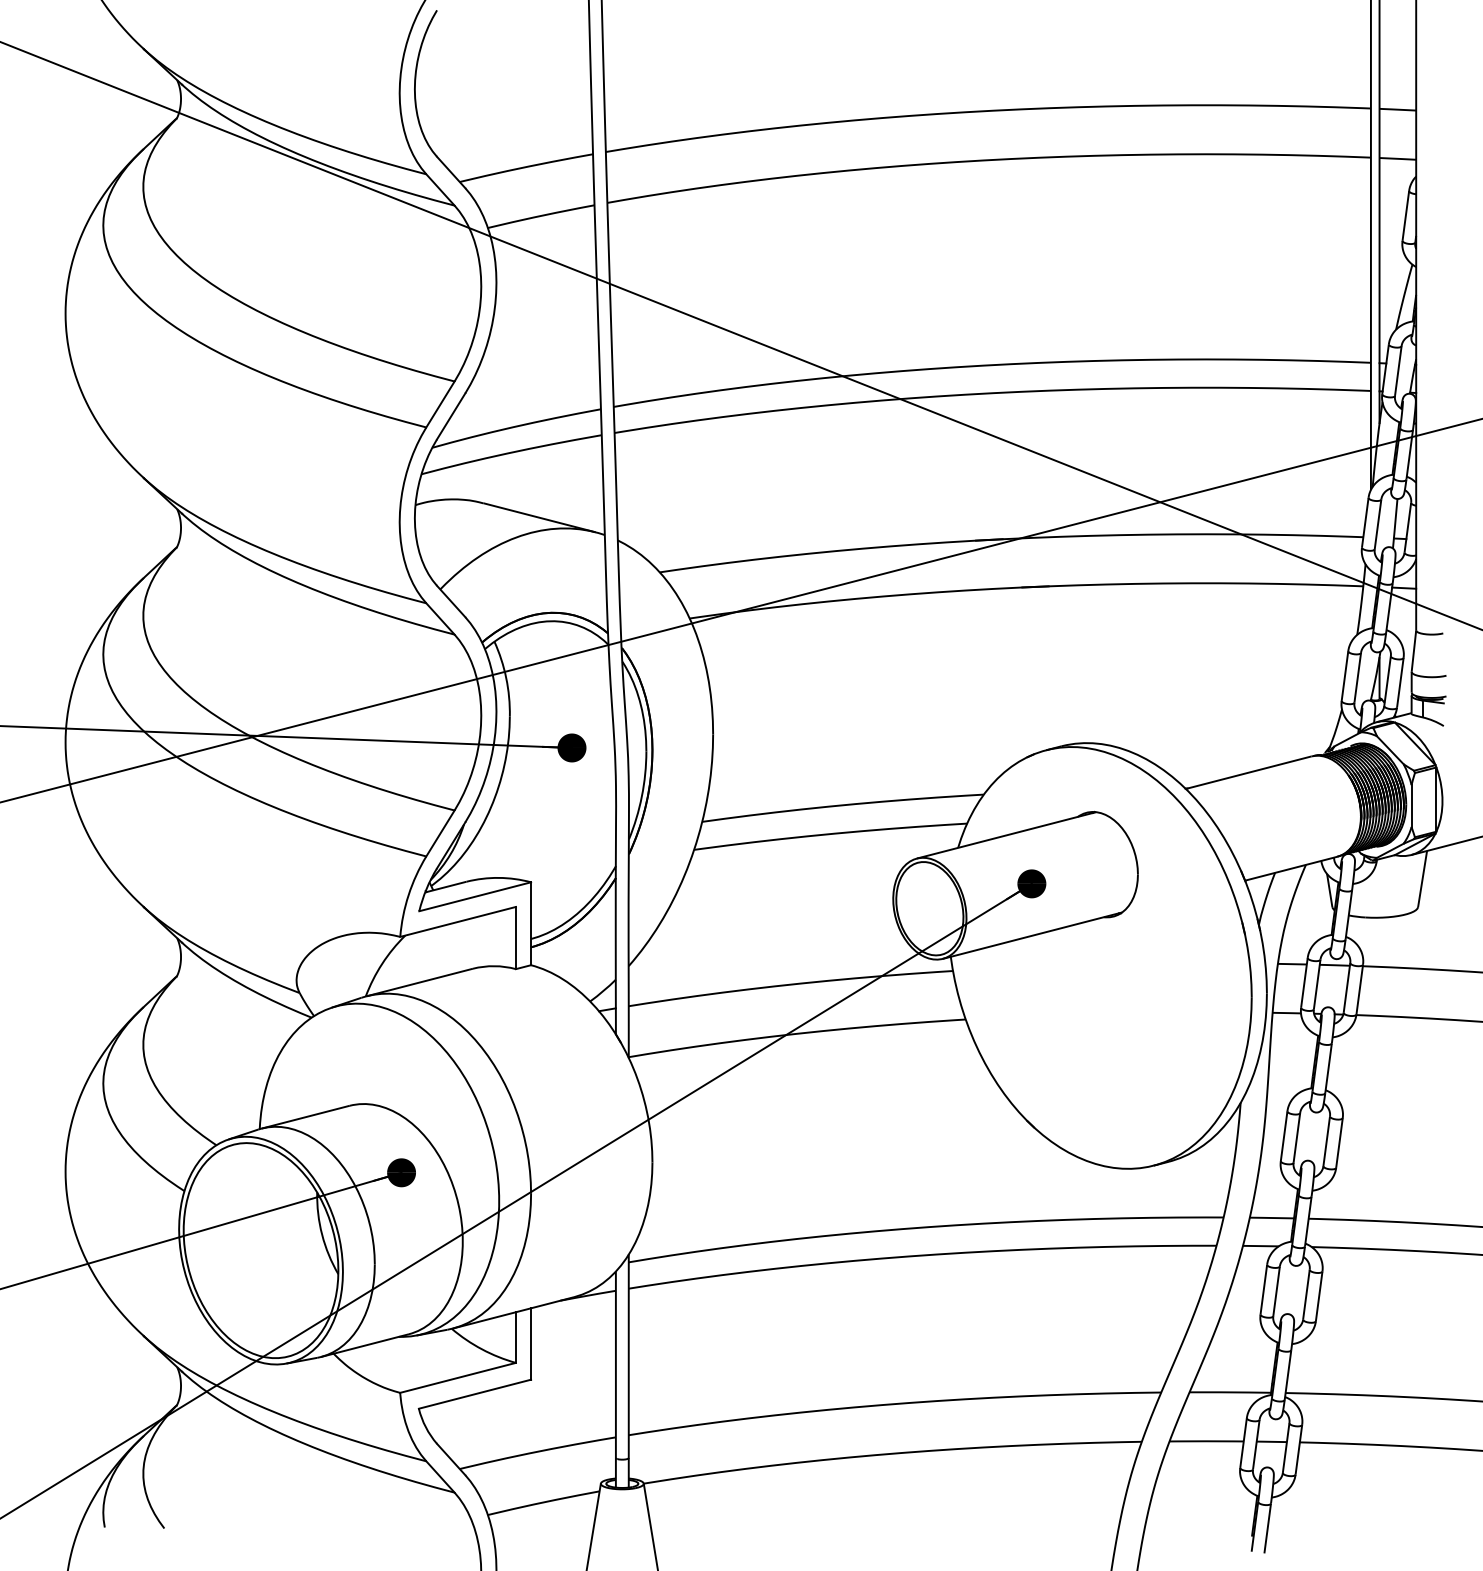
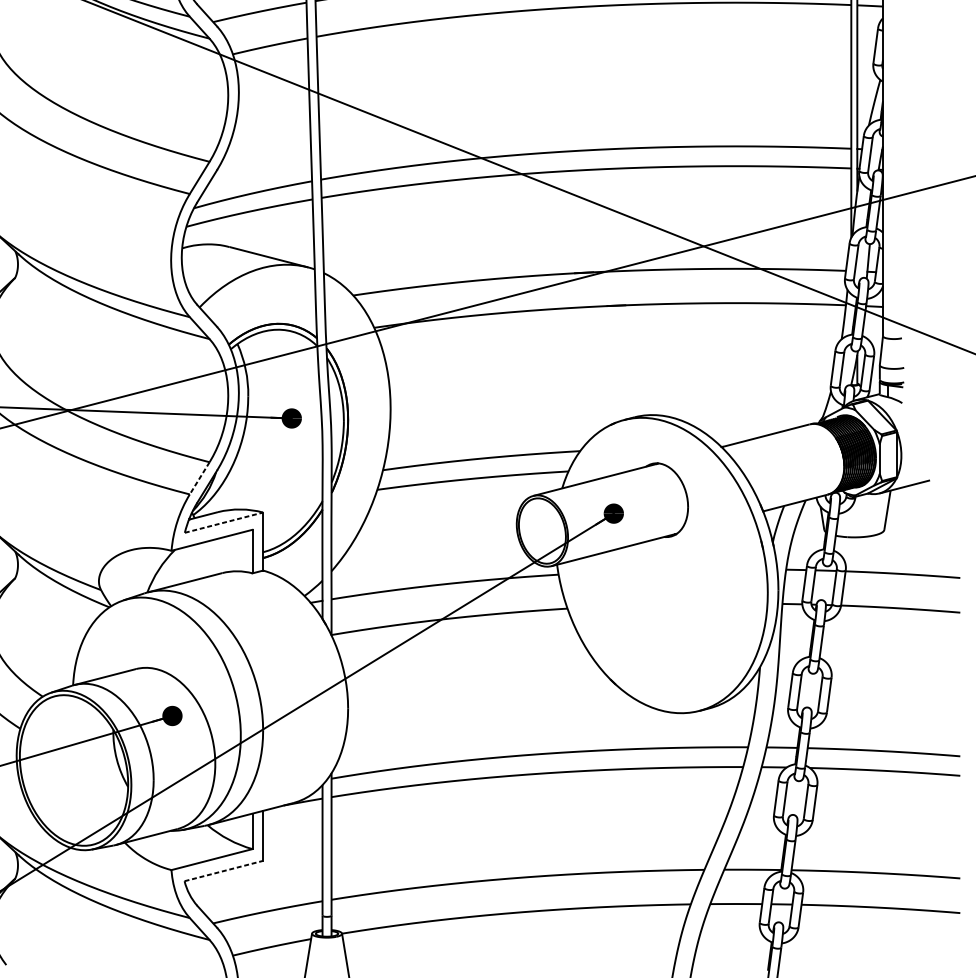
line: (440, 833) -> (199, 478), solid -> dashed
line: (475, 896) -> (224, 522), solid -> dashed
line: (475, 1394) -> (224, 871), solid -> dashed

